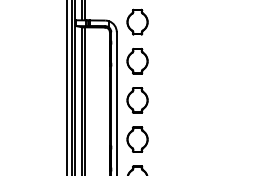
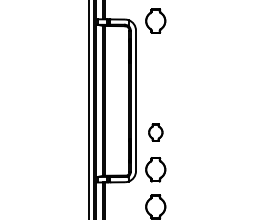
part: (137, 60) -> (155, 57), removed
part: (137, 100) -> (155, 95), removed
part: (137, 139) -> (155, 132), size x0.7

